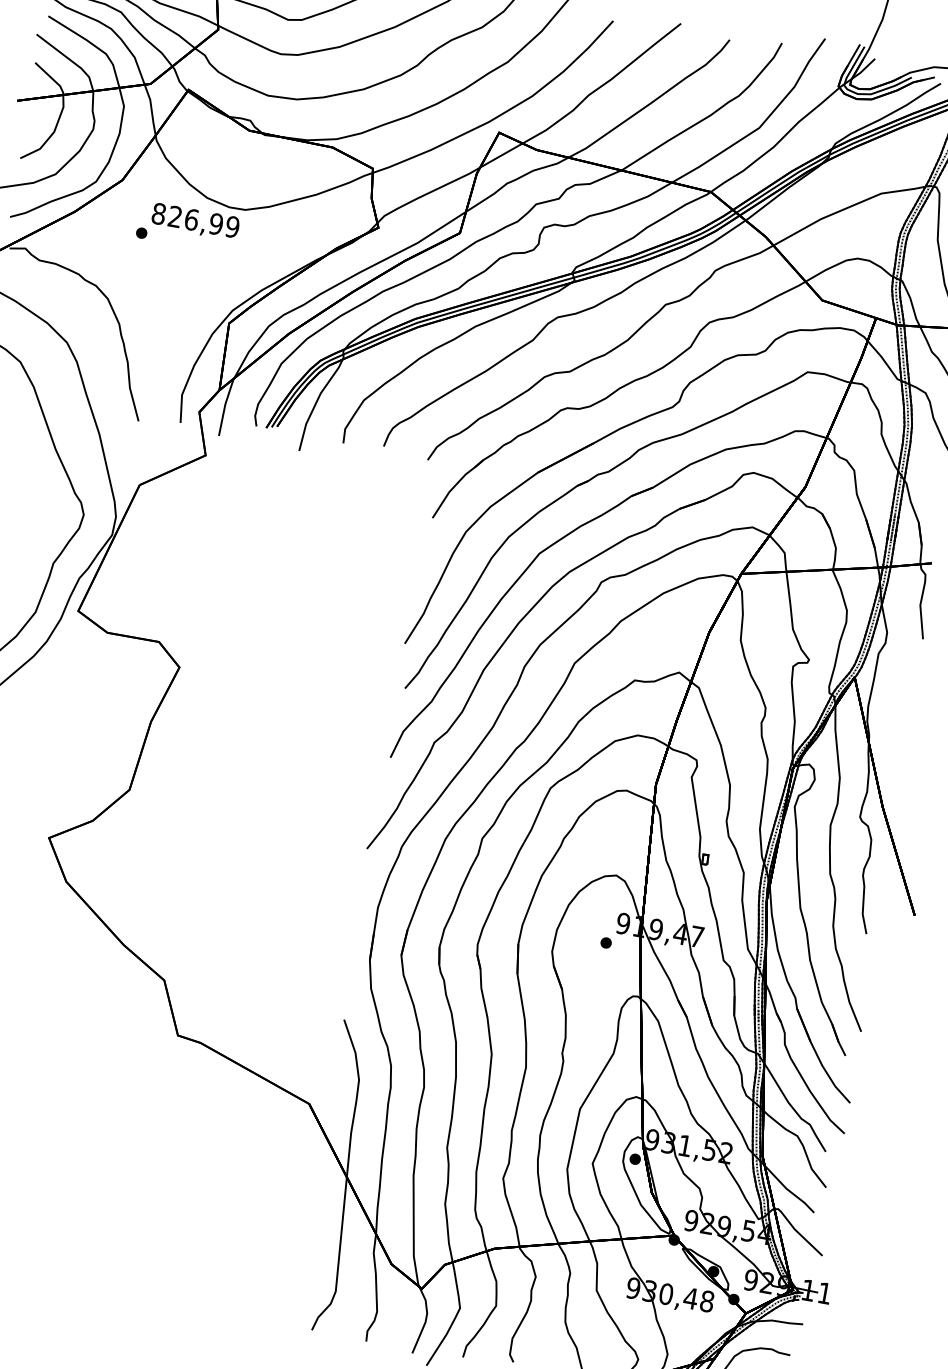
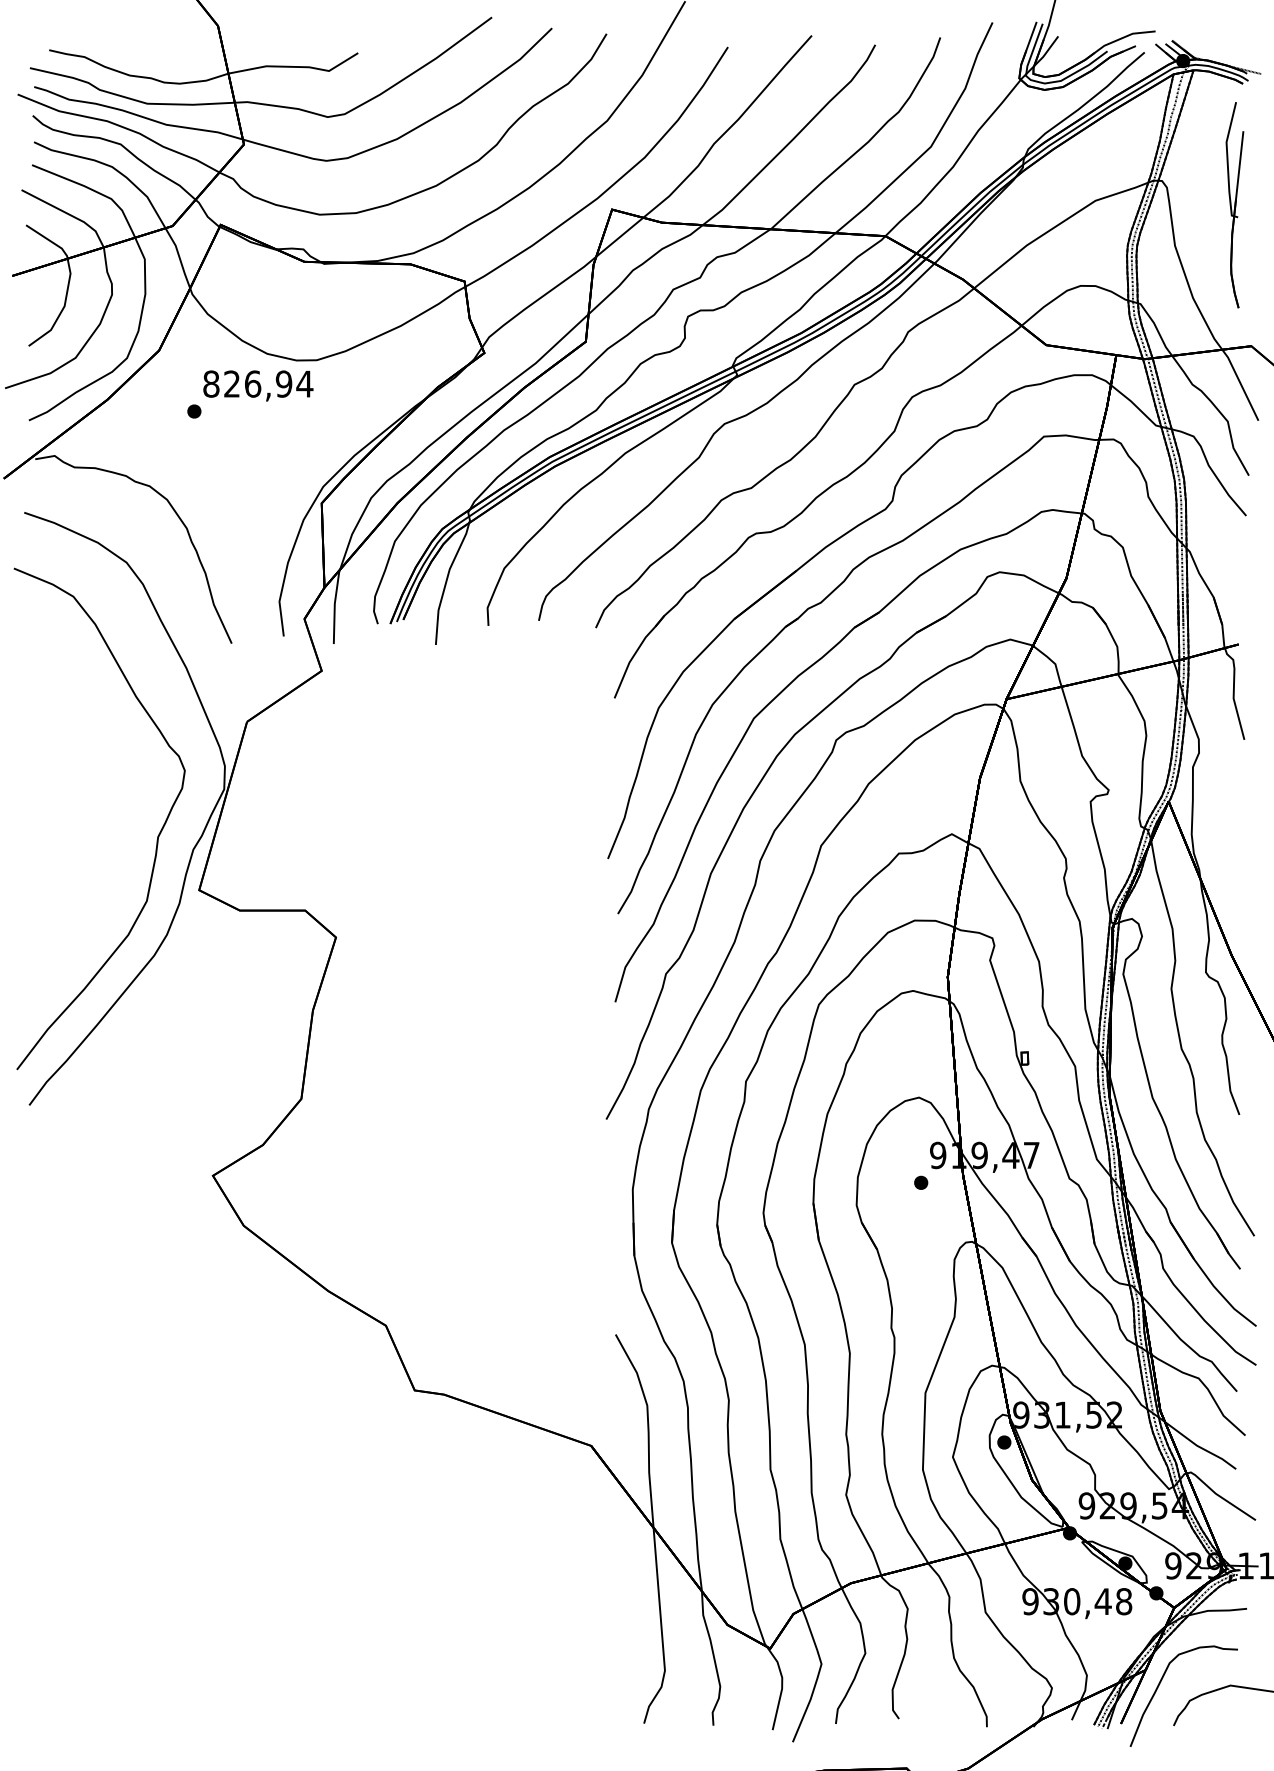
text: (232, 226) -> (304, 383), 826,99 -> 826,94

